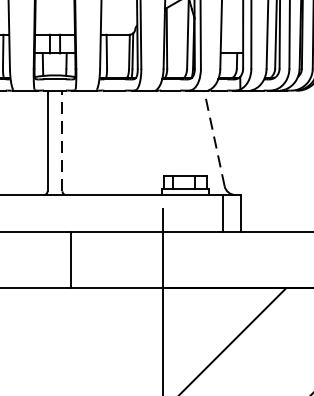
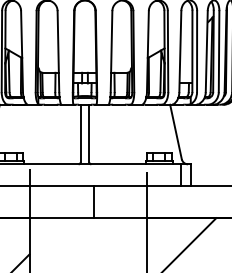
line: (213, 139) -> (175, 132), dashed -> solid
line: (62, 141) -> (89, 133), dashed -> solid

